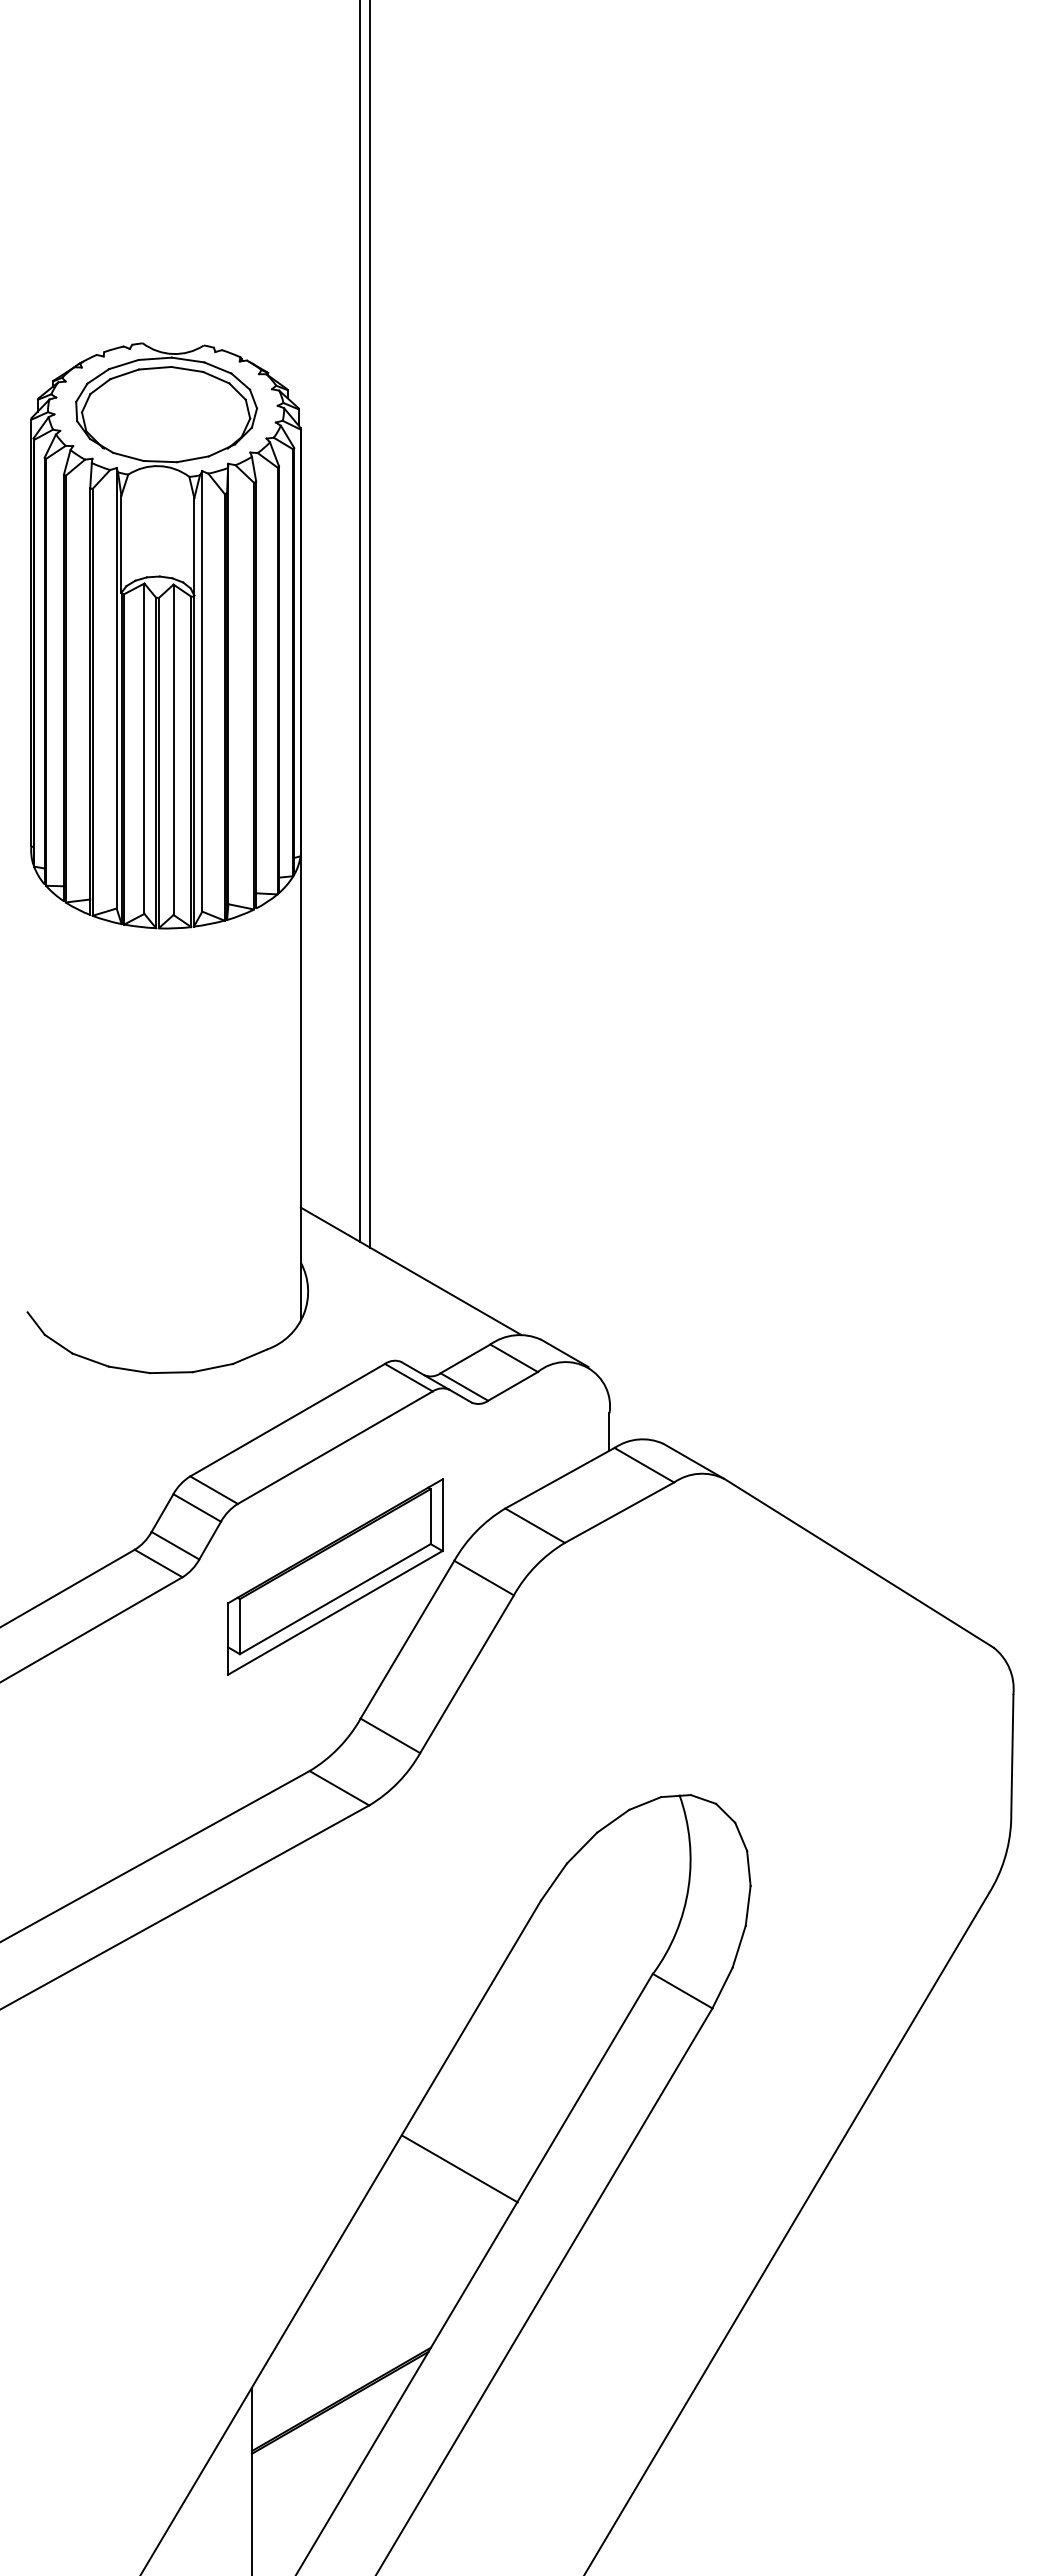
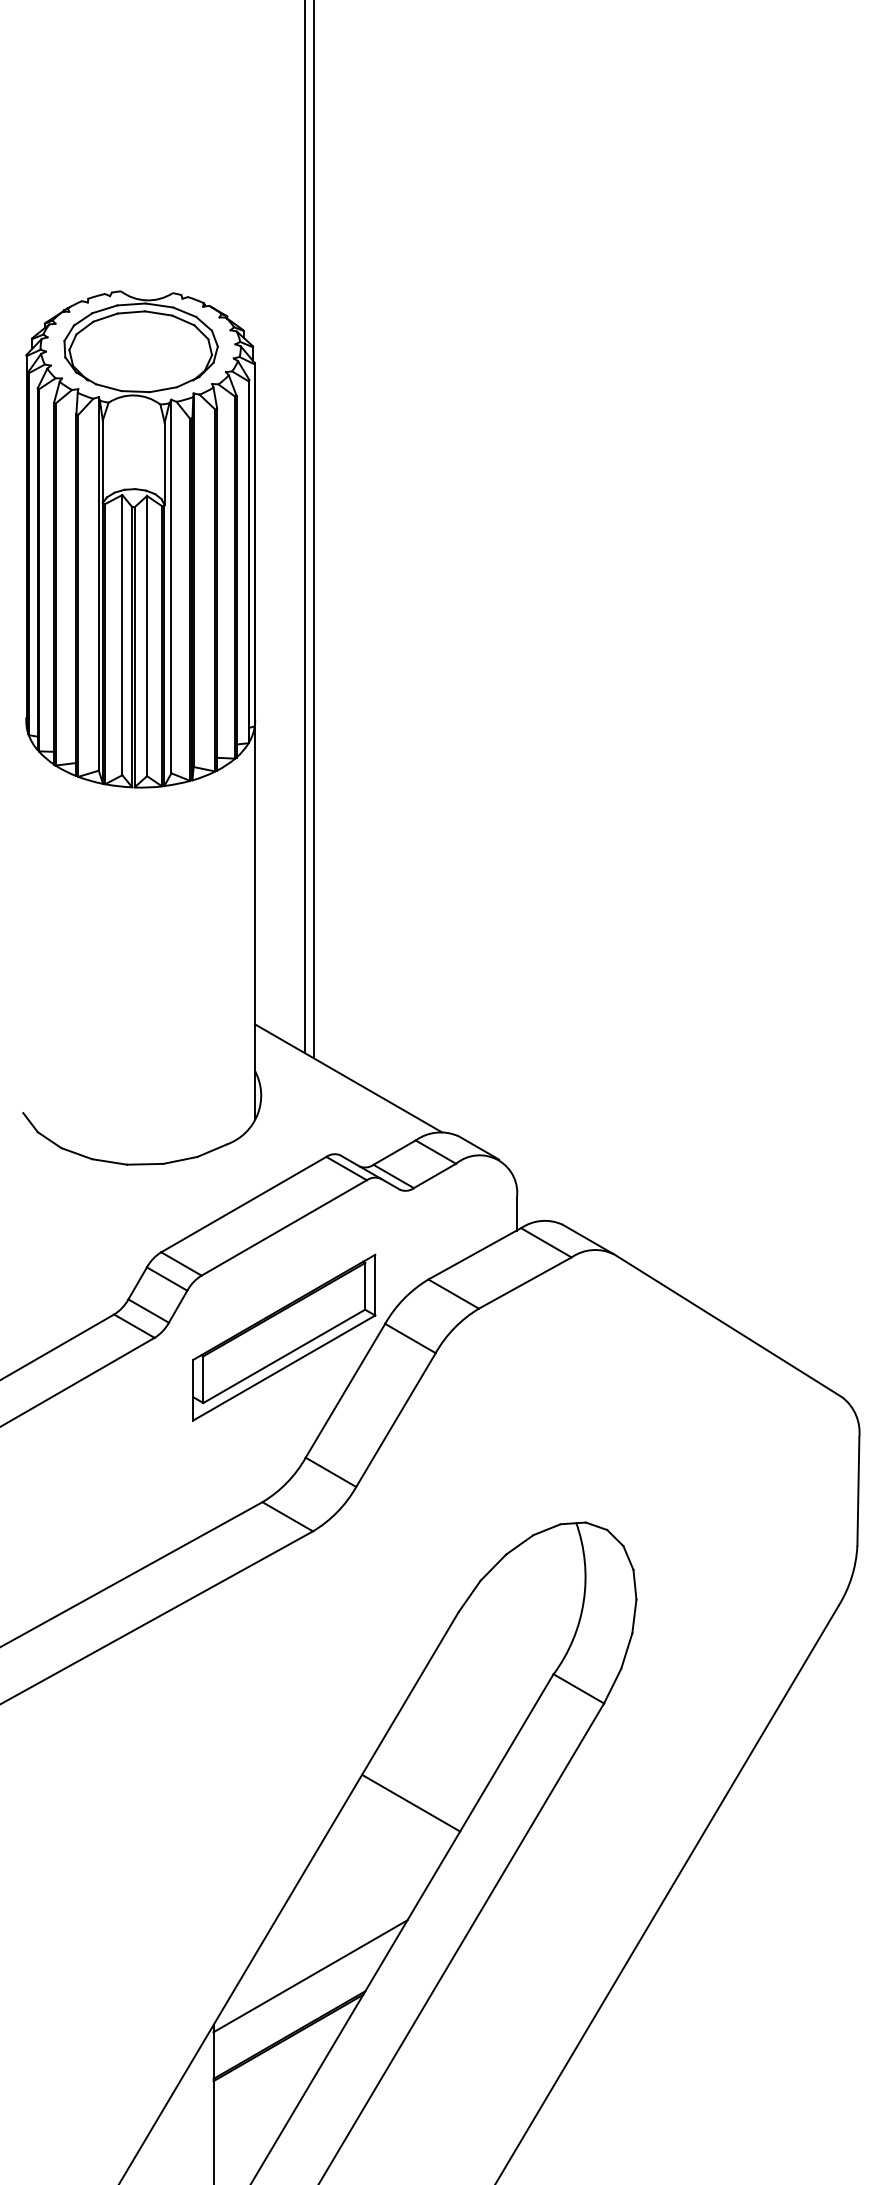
line: (459, 2168) -> (410, 1802), moved
line: (365, 2329) -> (309, 1975), added

